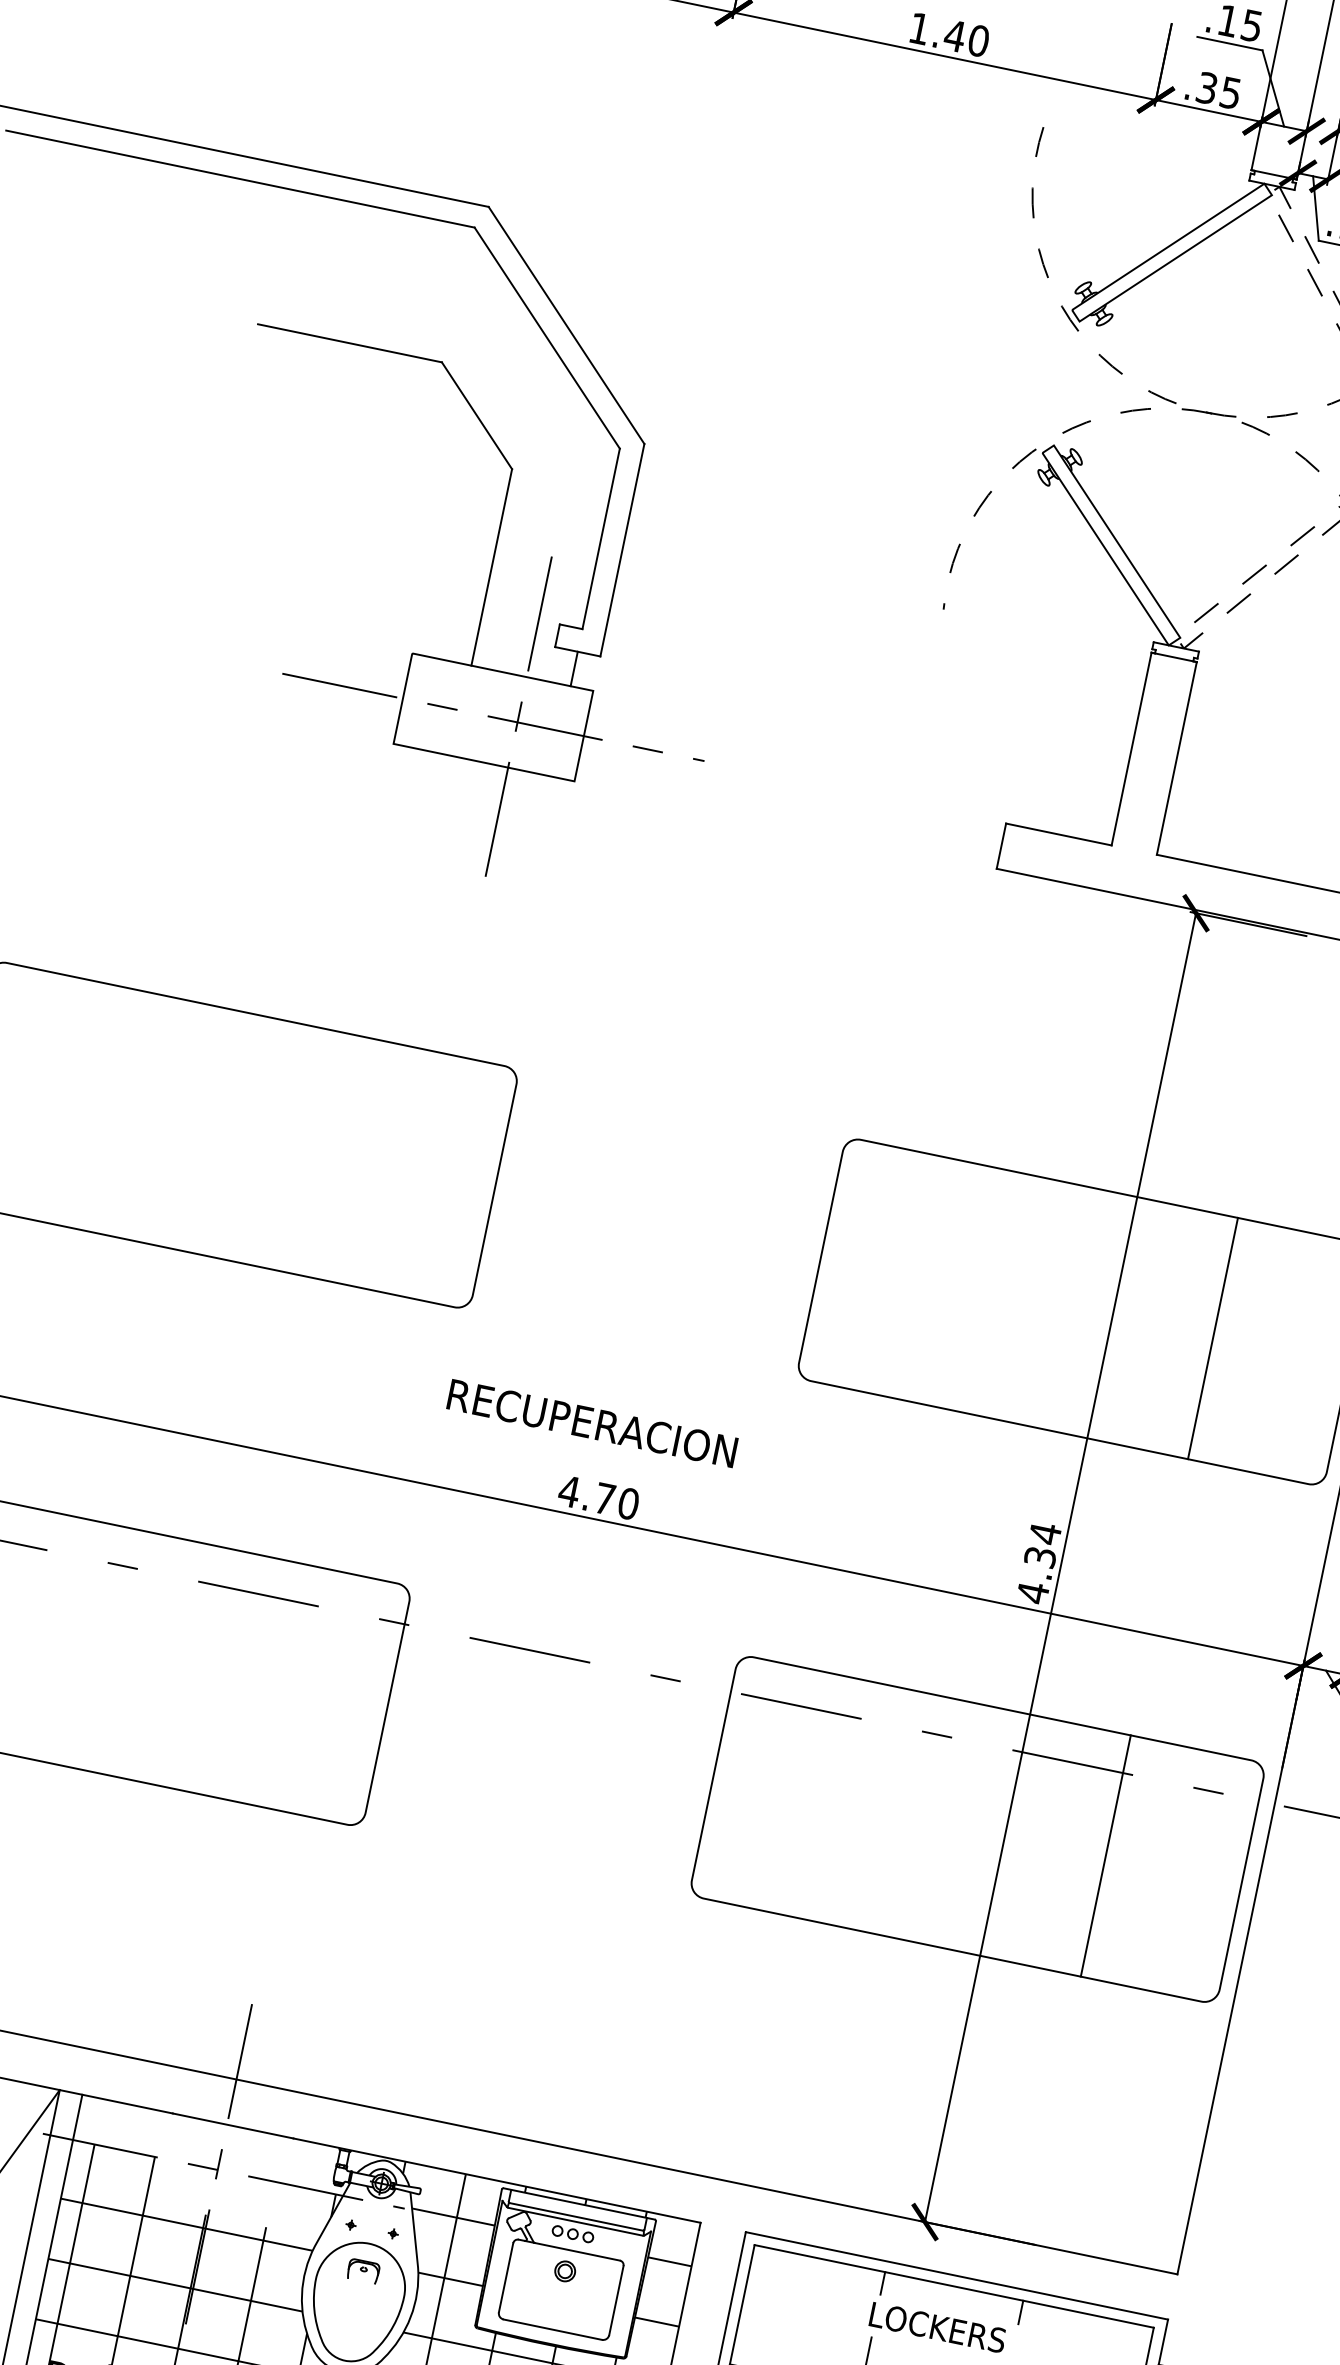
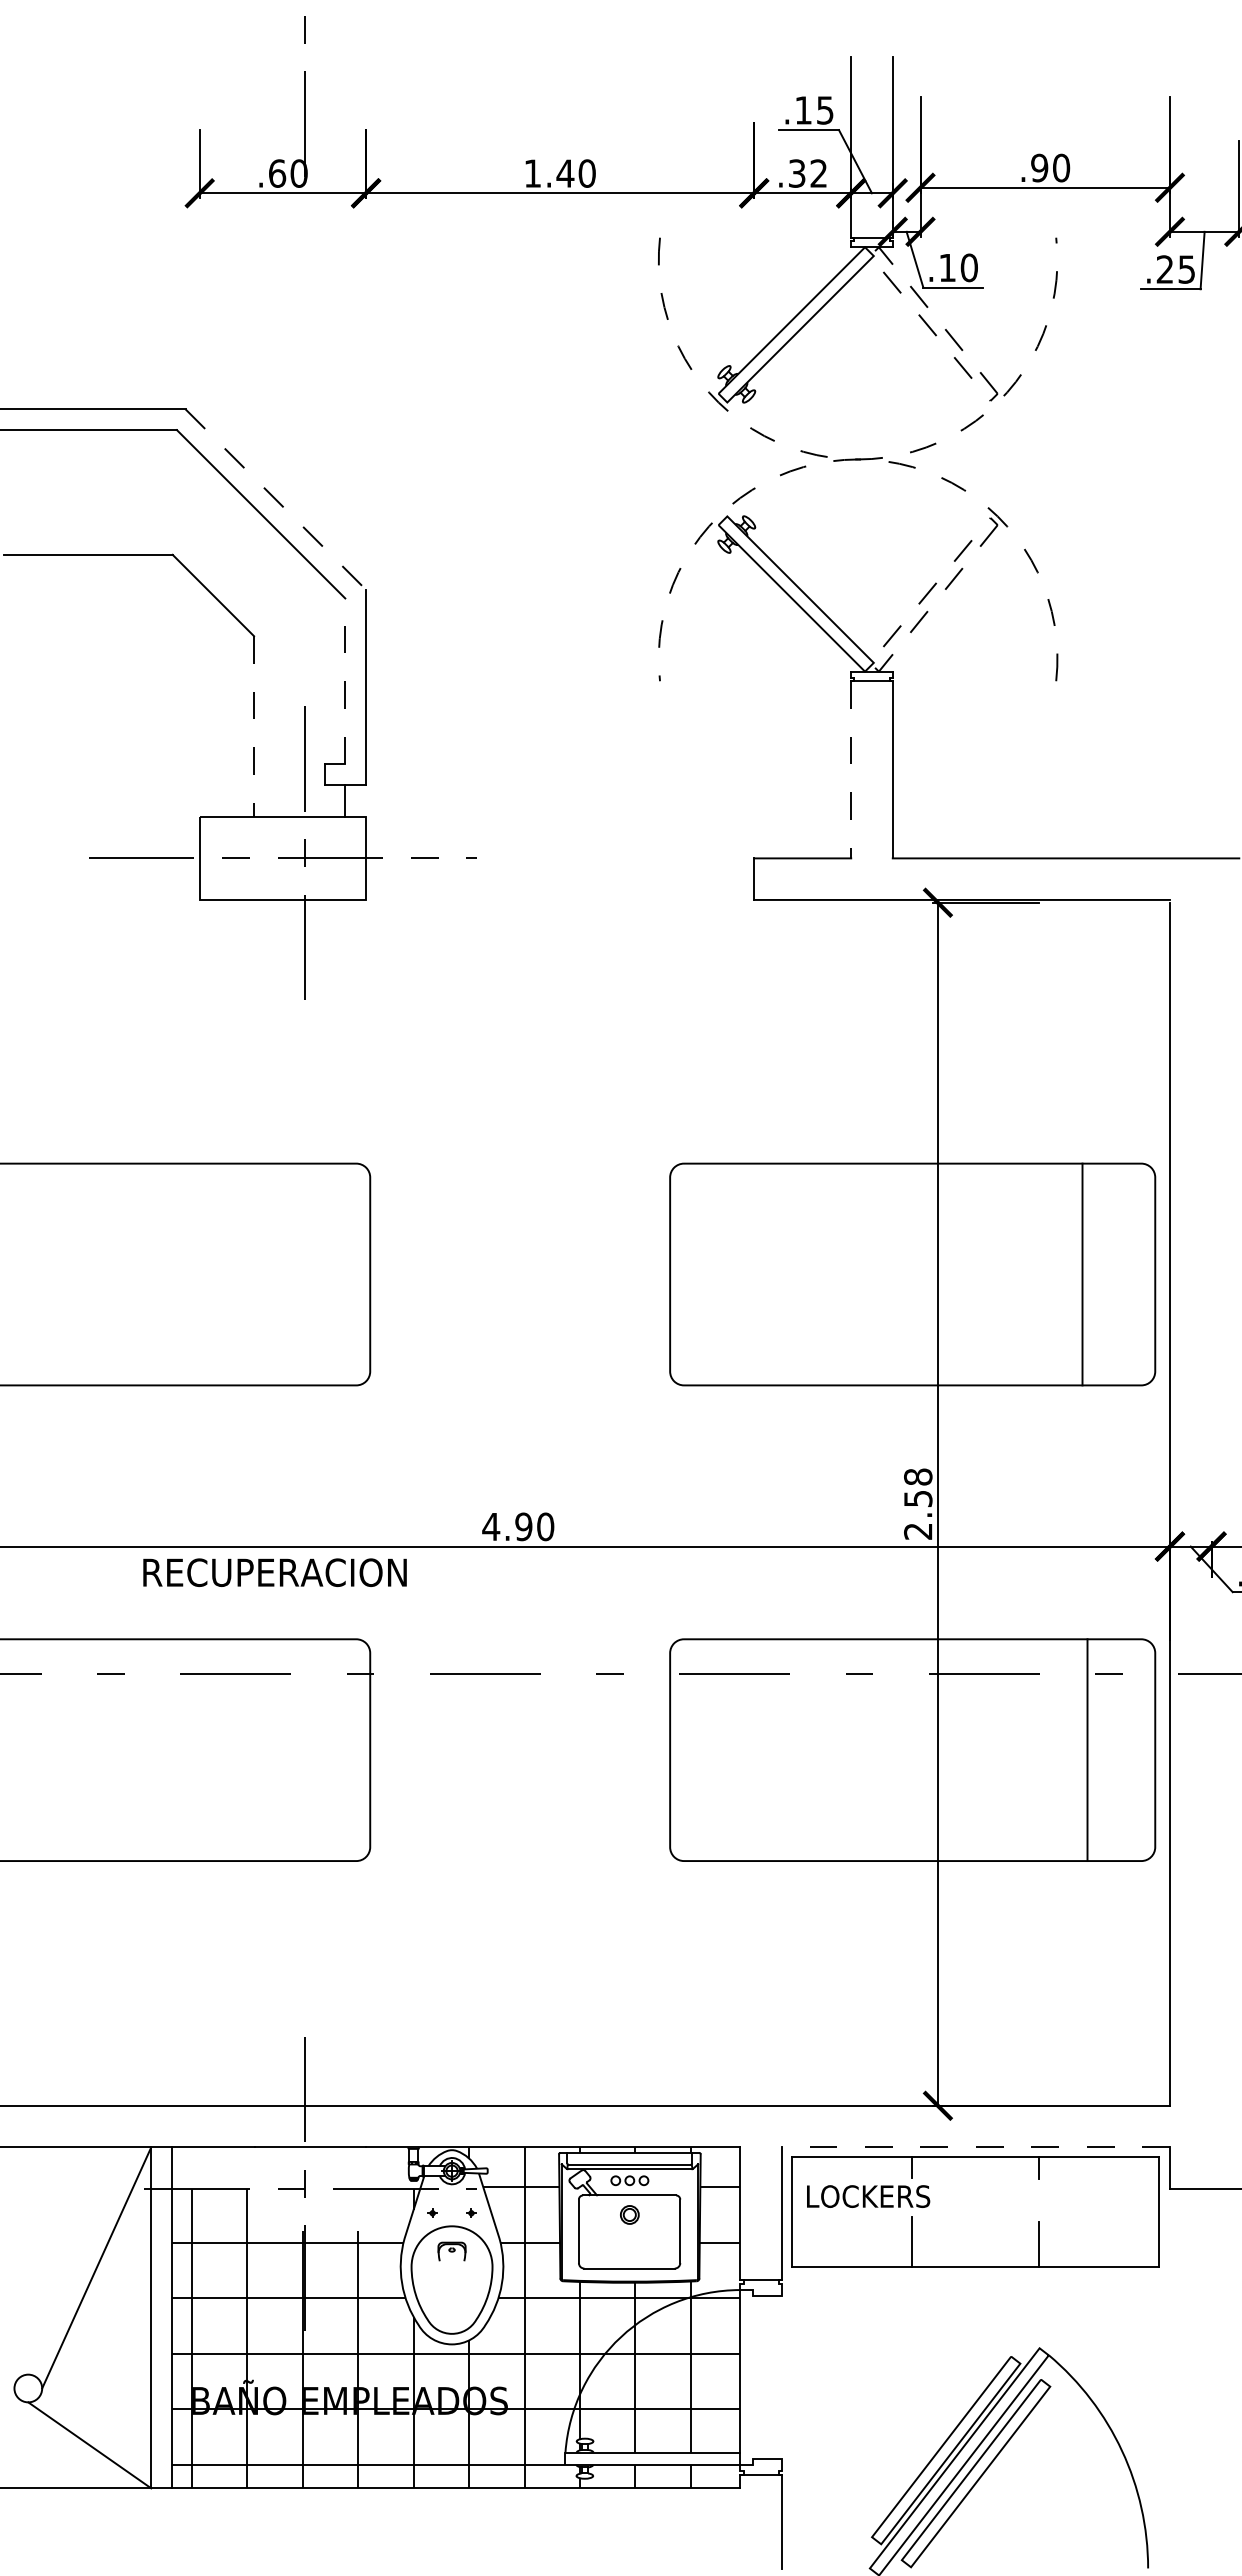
text: (1230, 92) -> (818, 173), .35 -> .32
line: (566, 325) -> (275, 499), solid -> dashed
line: (601, 539) -> (345, 681), solid -> dashed
line: (491, 568) -> (254, 727), solid -> dashed
line: (1132, 748) -> (851, 769), solid -> dashed
line: (1212, 1338) -> (1082, 1274), moved
text: (591, 1423) -> (274, 1572), moved
text: (604, 1498) -> (523, 1526), 4.70 -> 4.90
text: (1039, 1563) -> (918, 1504), 4.34 -> 2.58
line: (1105, 1856) -> (1087, 1750), moved
line: (956, 2275) -> (975, 2147), solid -> dashed
text: (937, 2327) -> (868, 2196), moved

